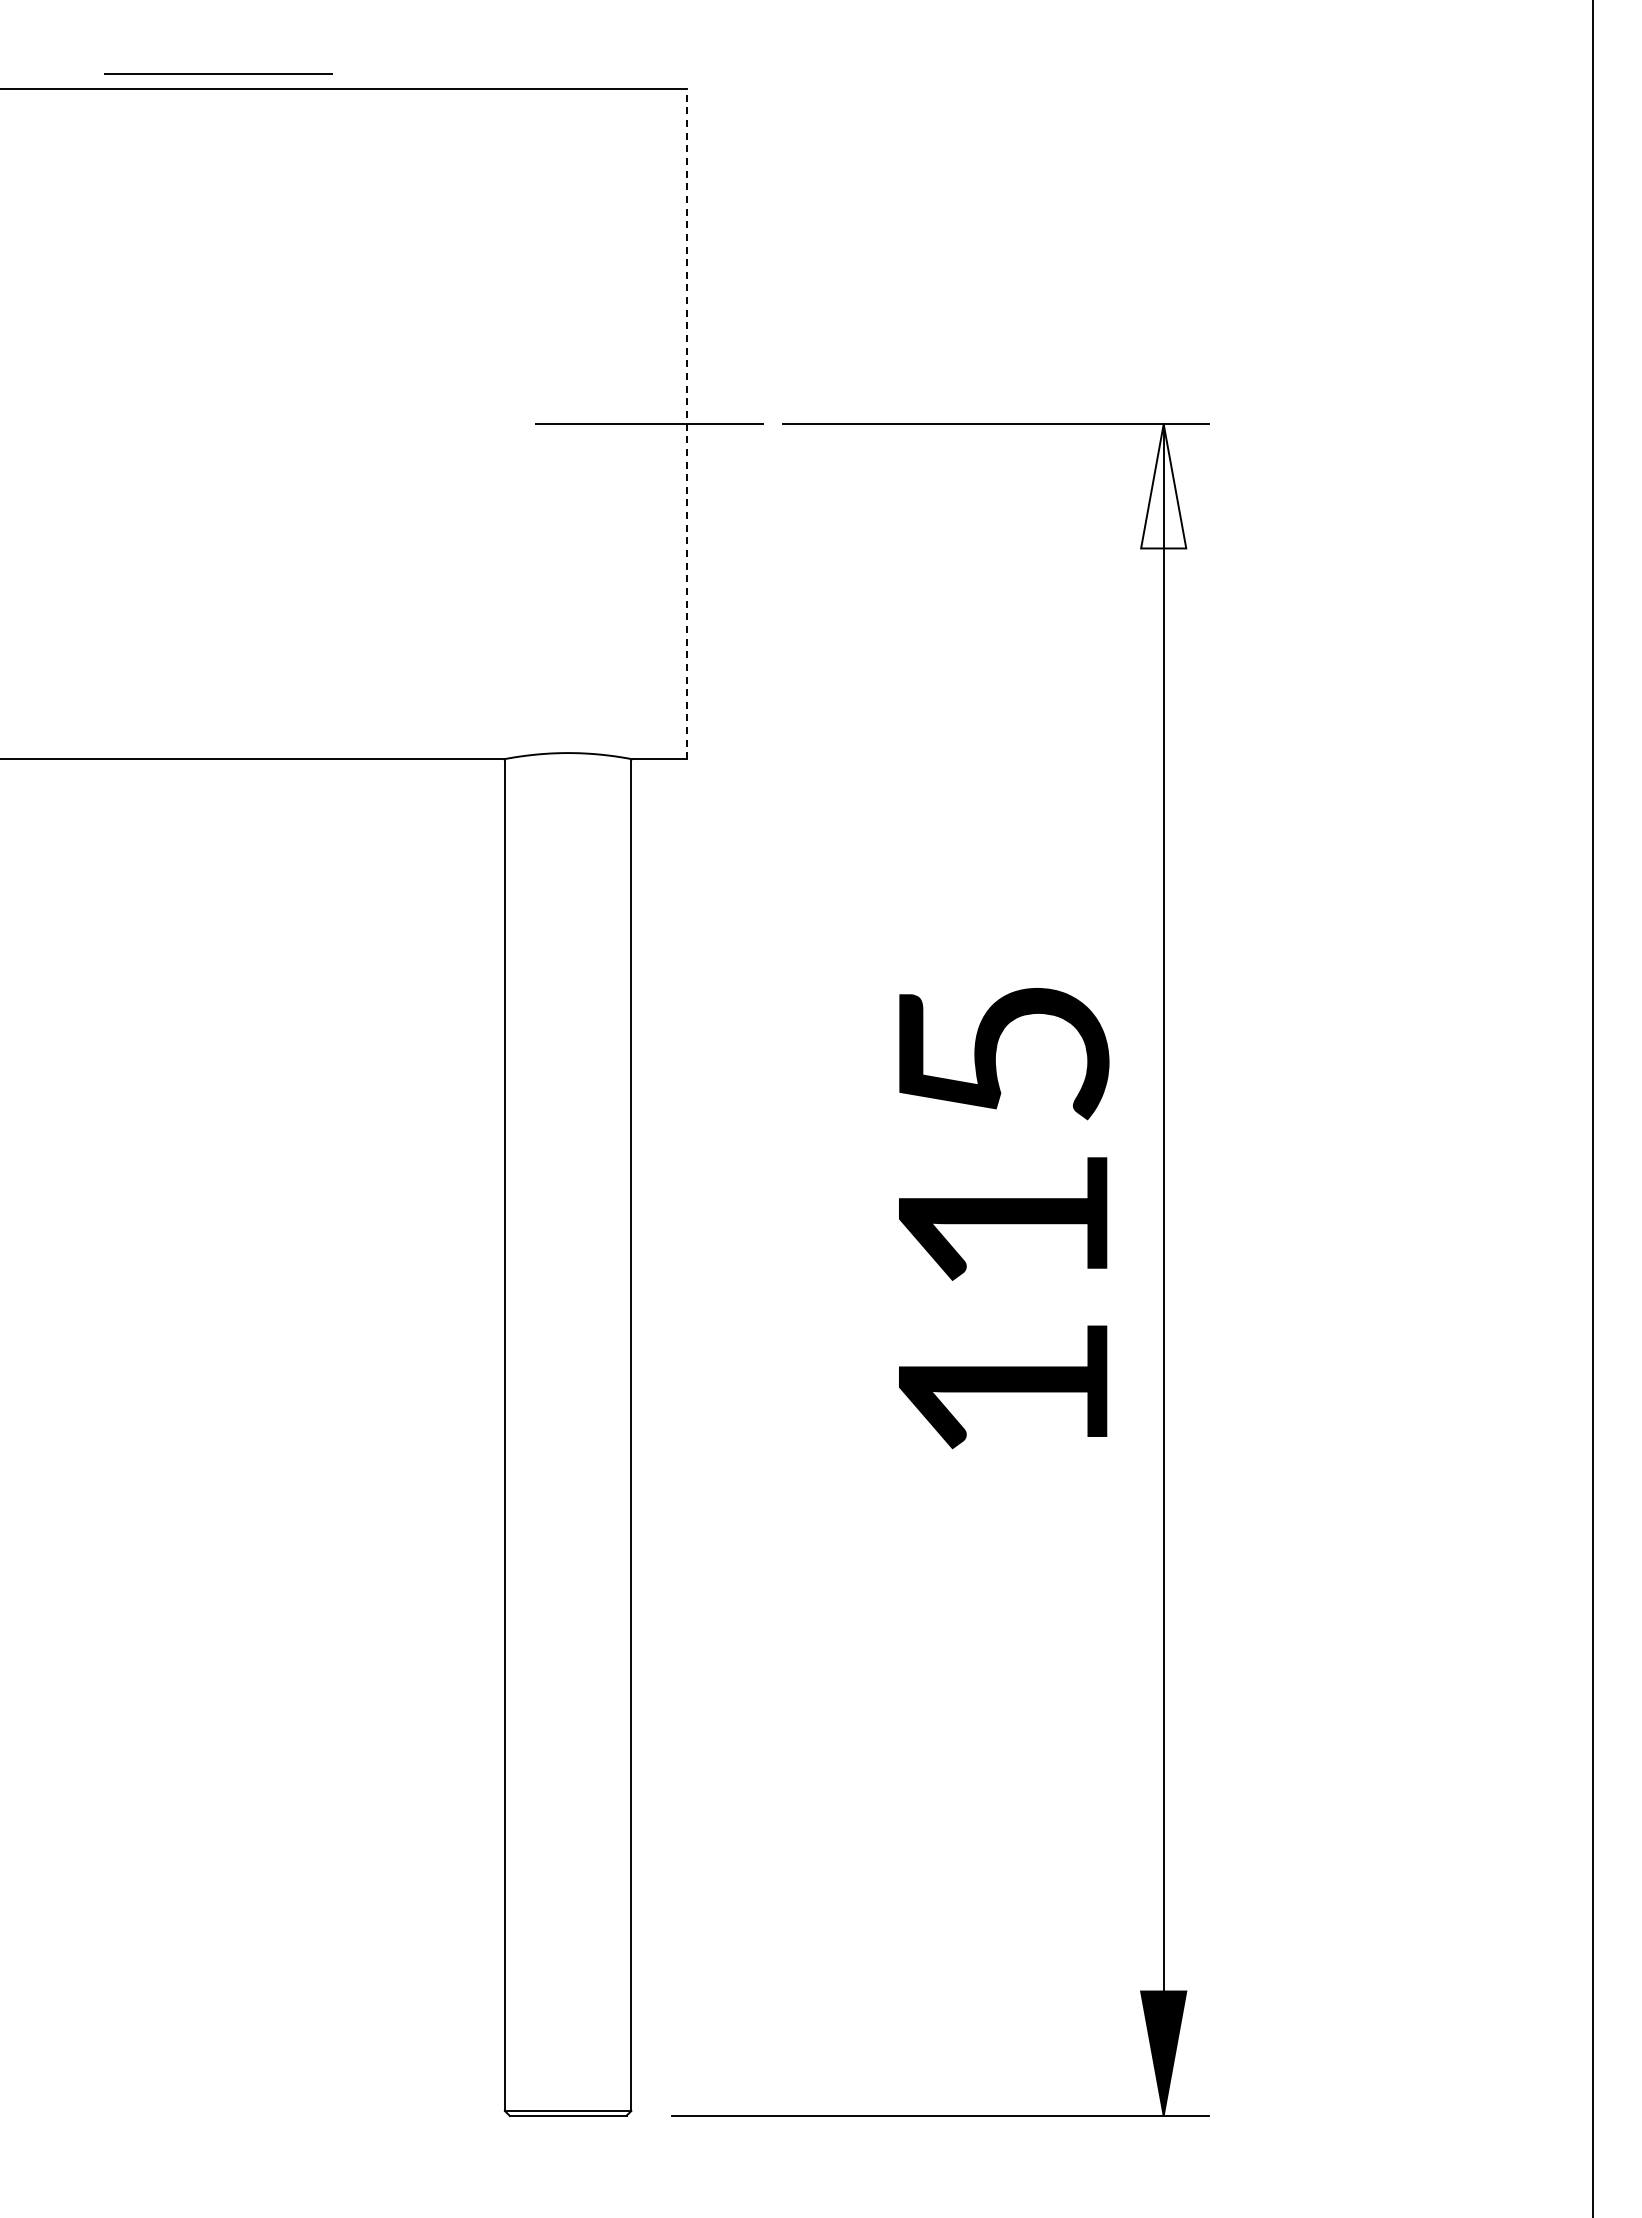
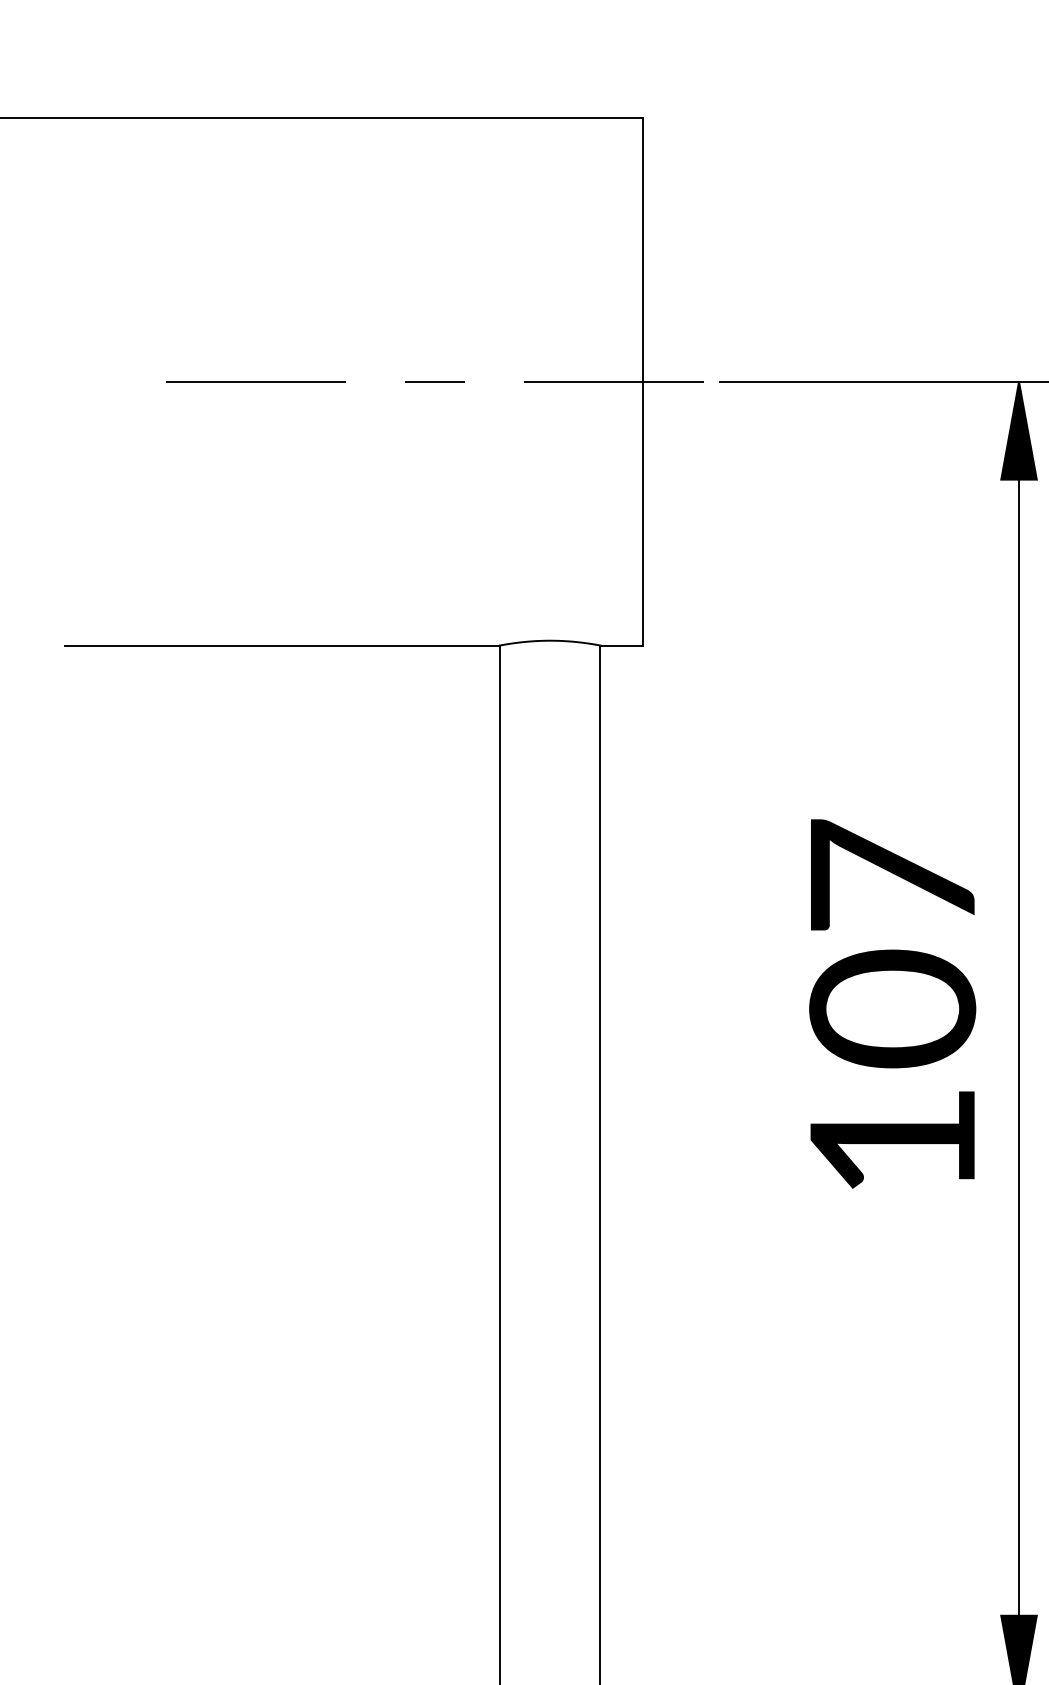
line: (218, 73) -> (255, 381), moved
line: (421, 423) -> (434, 381), added
line: (686, 423) -> (643, 381), dashed -> solid
fill: (1163, 486) -> (1018, 430), added
text: (1003, 1138) -> (892, 944), 115 -> 107

